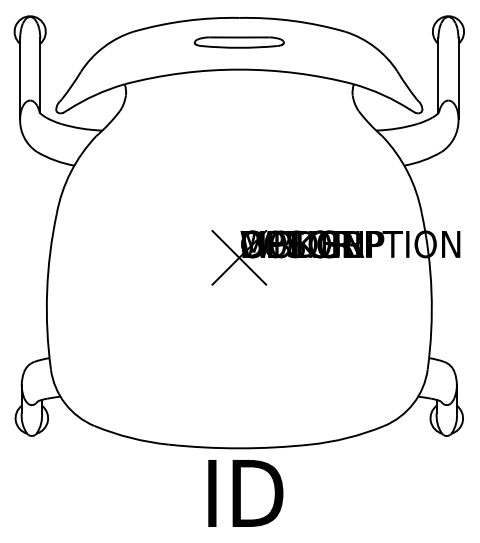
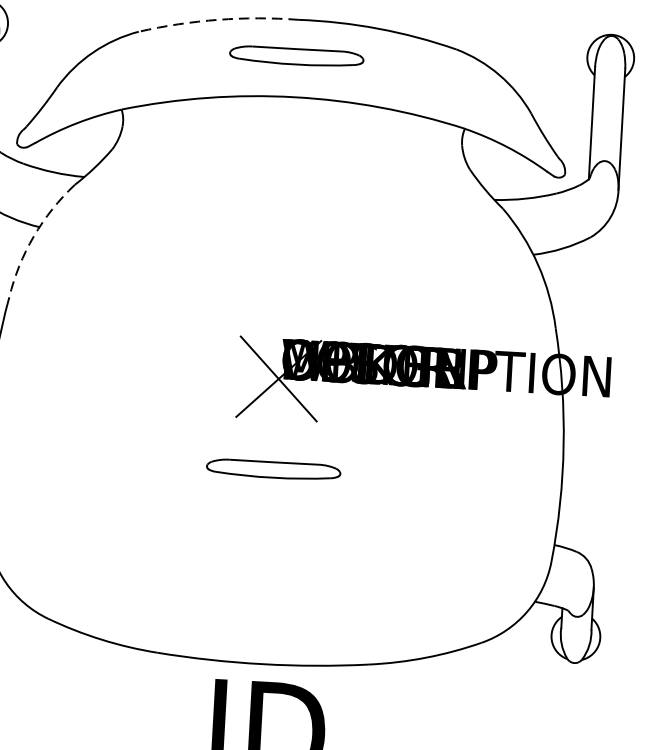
arc: (185, 20) -> (218, 19), solid -> dashed
arc: (70, 172) -> (33, 237), solid -> dashed
part: (238, 318) -> (272, 469), added

